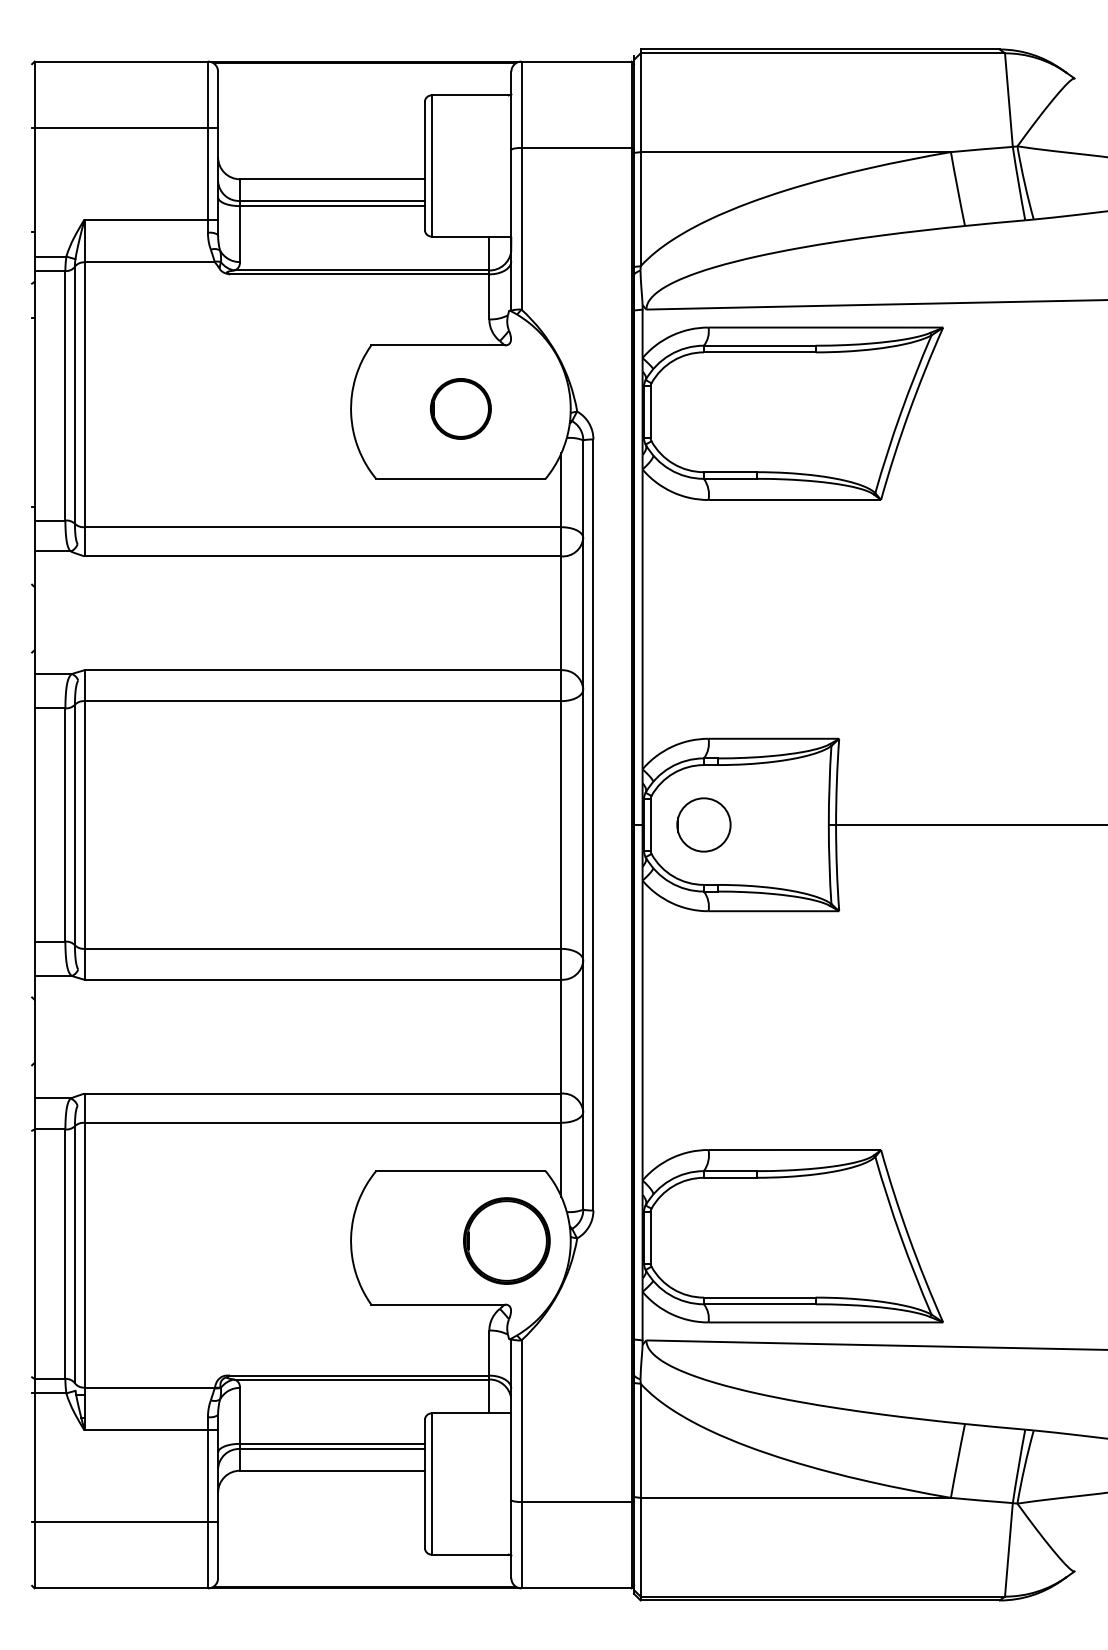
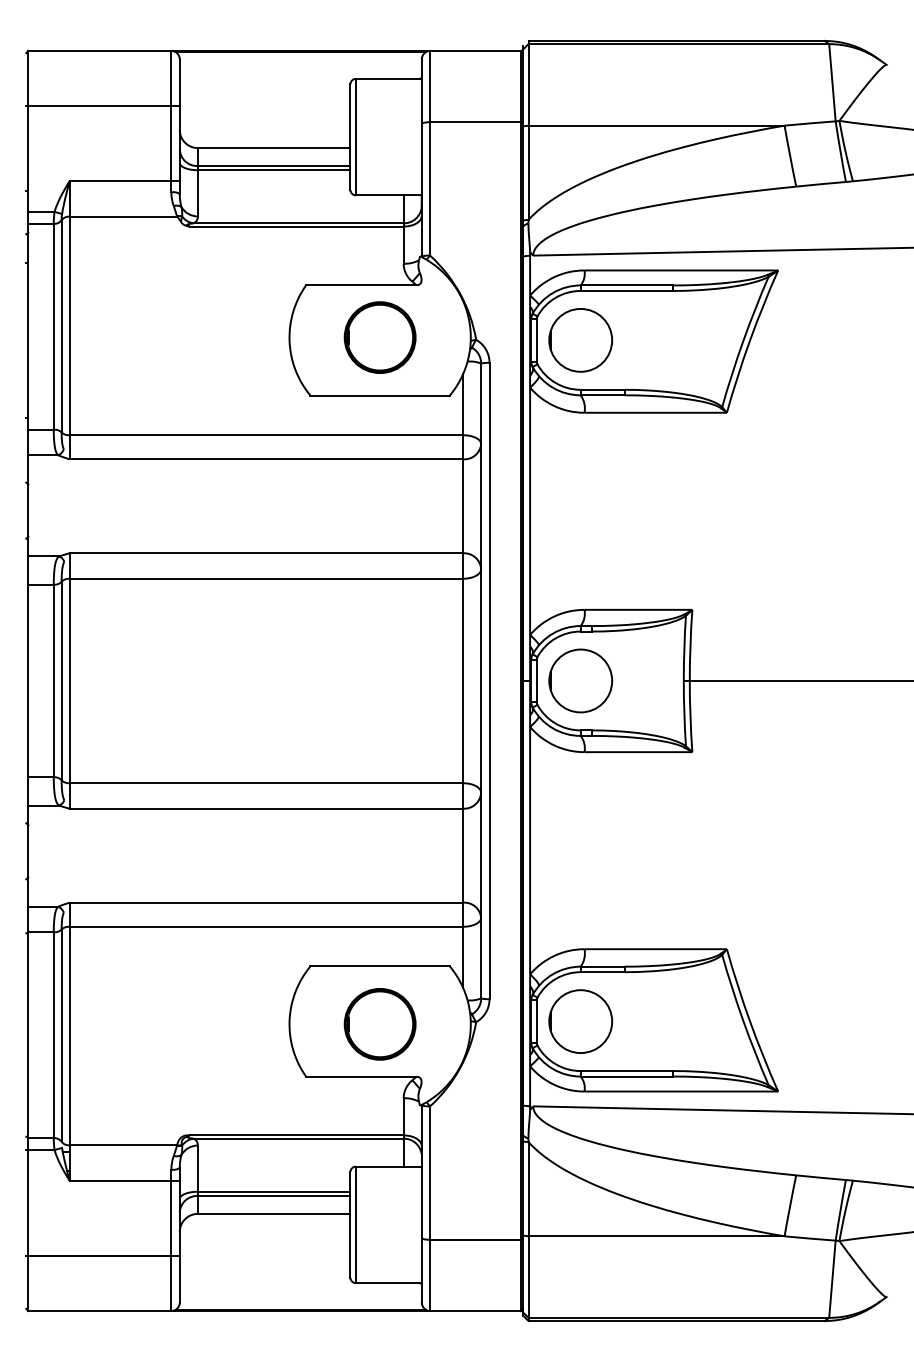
part: (460, 408) -> (379, 337), size x1.43
circle: (703, 412) -> (580, 340), added
circle: (703, 824) -> (580, 680), size x1.43
circle: (703, 1237) -> (580, 1021), added
part: (506, 1240) -> (379, 1023), moved

